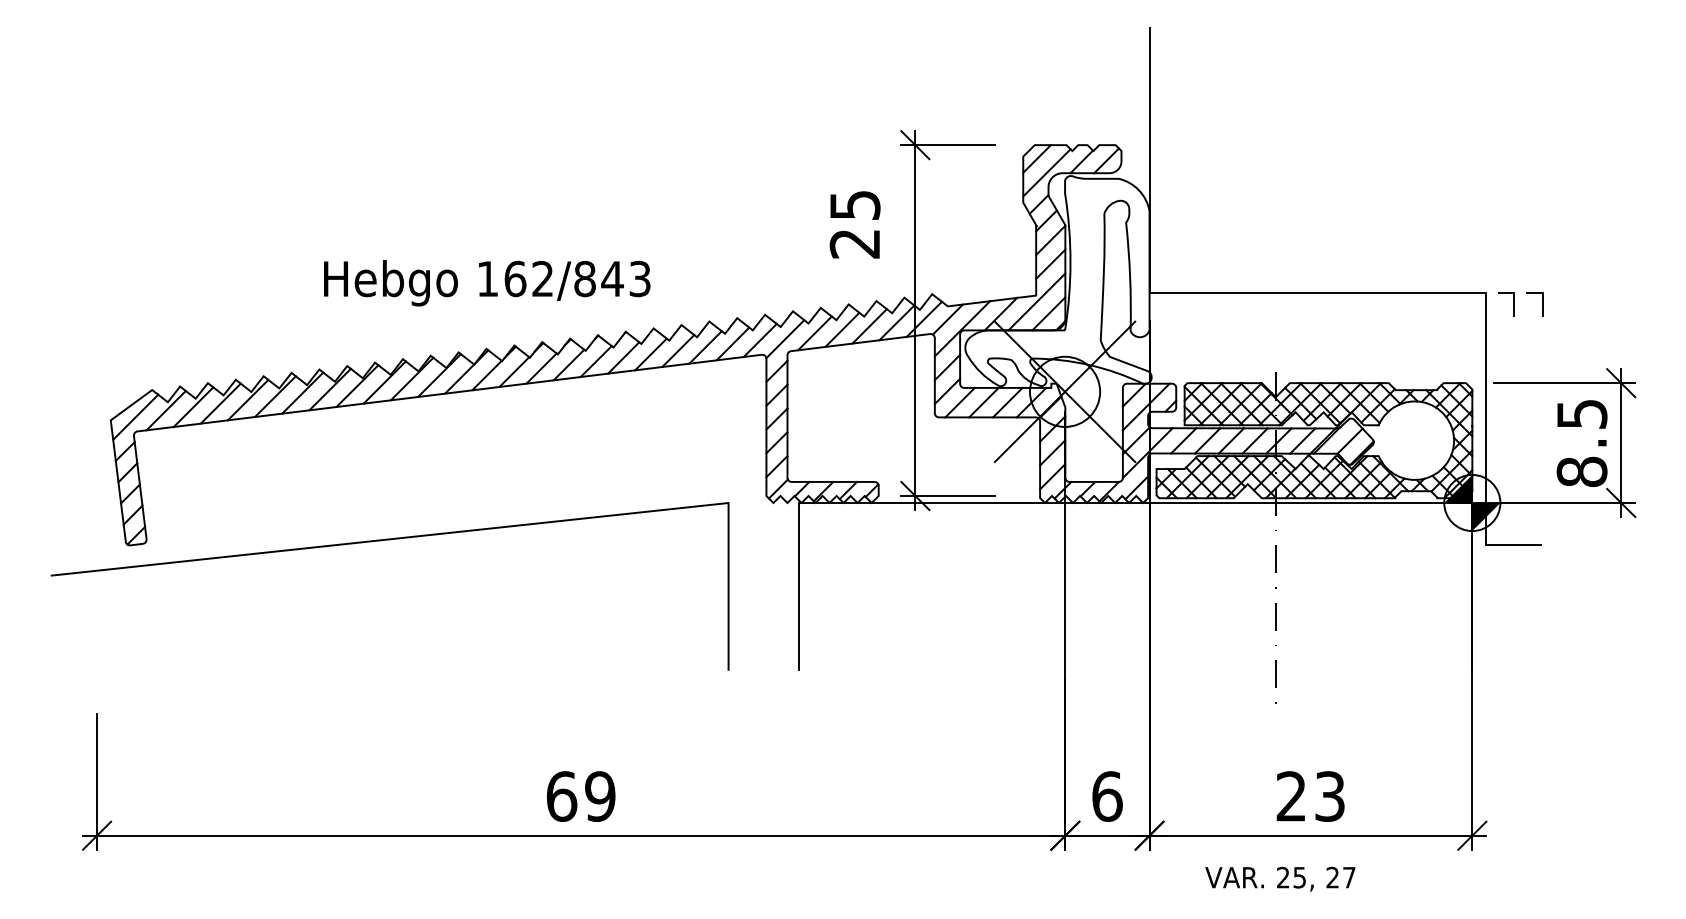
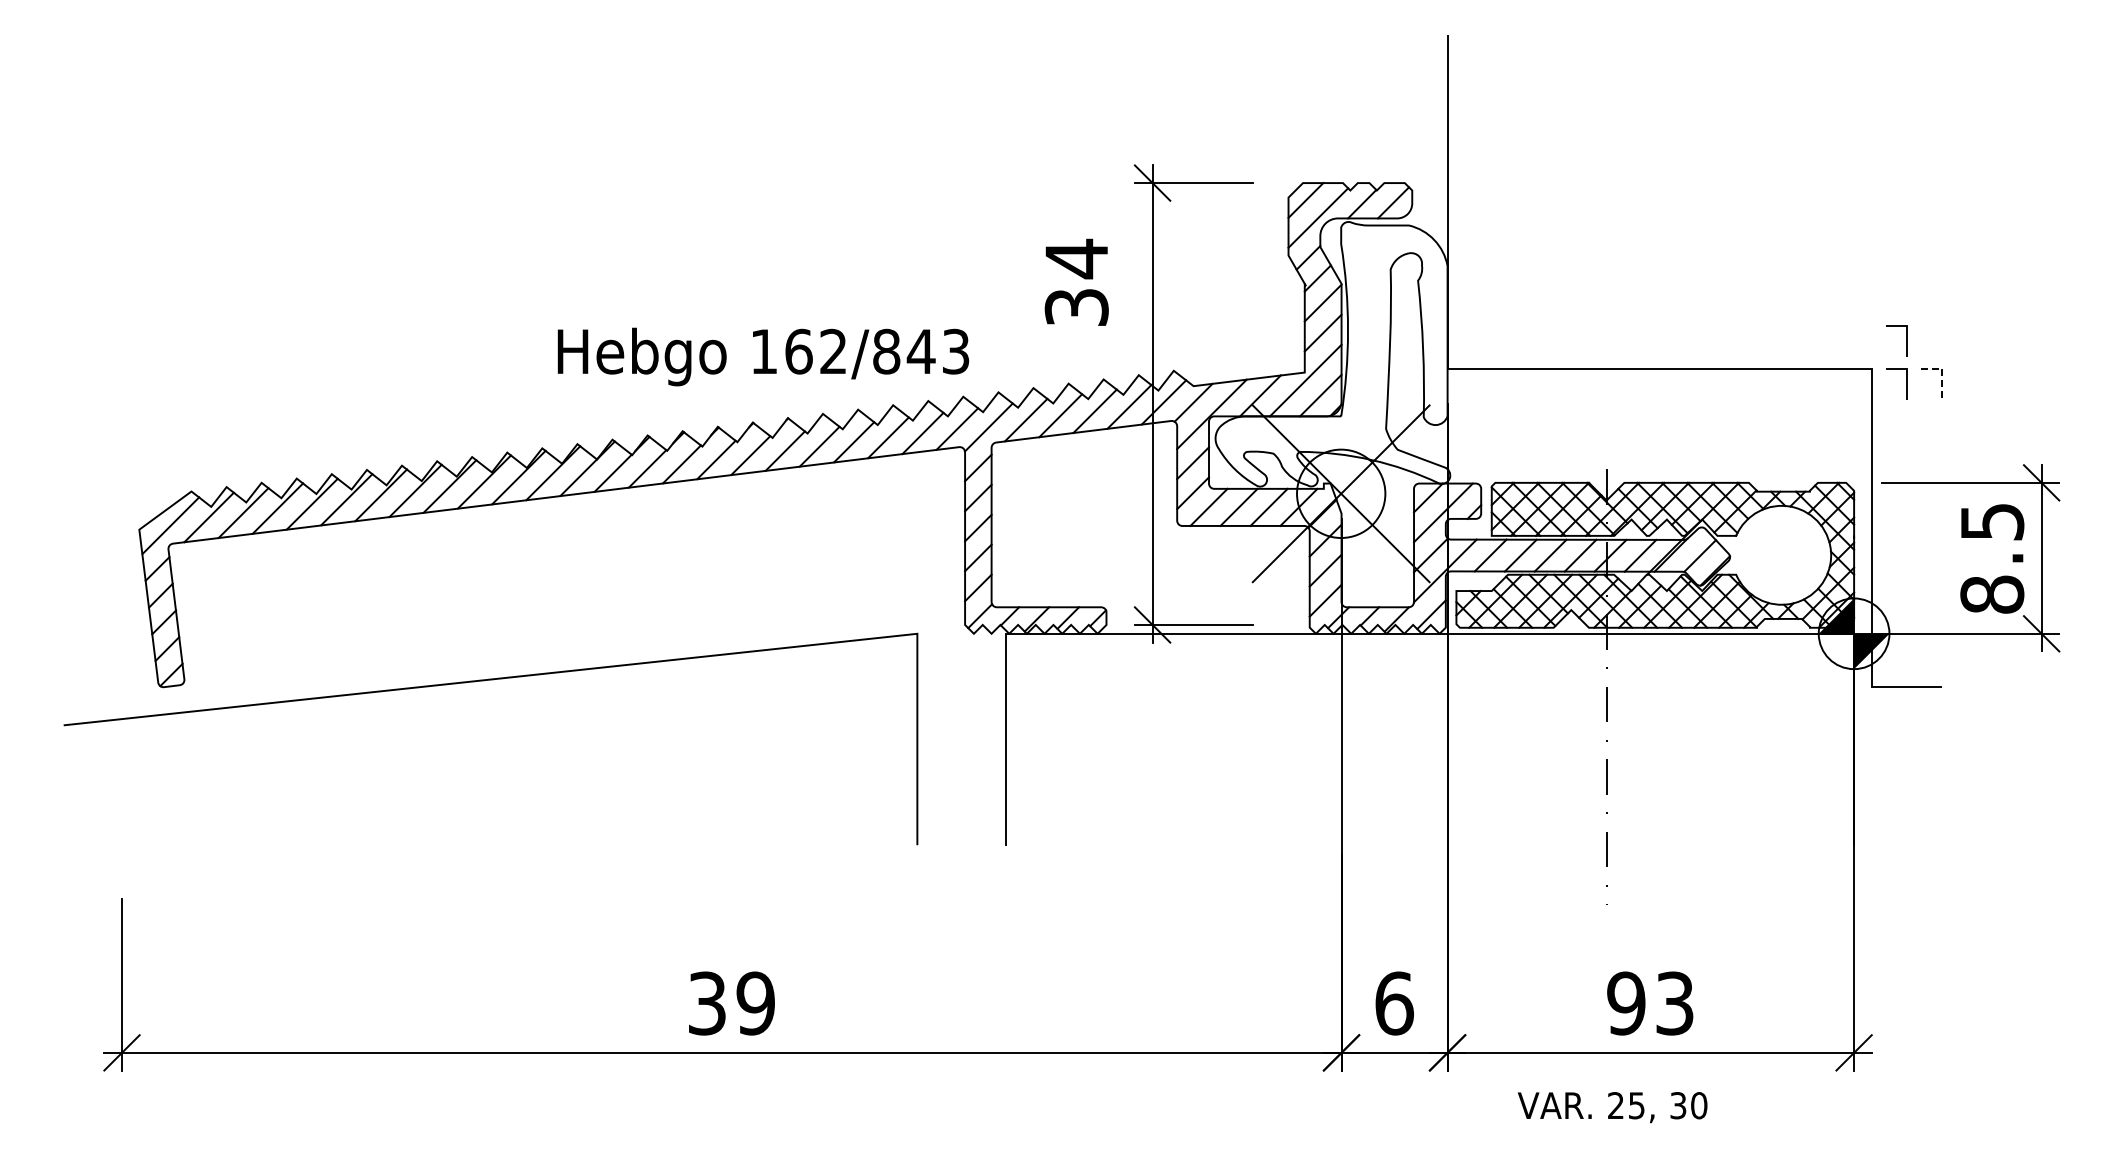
text: (854, 224) -> (1076, 282), 25 -> 34
line: (1513, 270) -> (1906, 340), added
text: (487, 282) -> (763, 356), moved
line: (1542, 295) -> (1942, 372), solid -> dashed
text: (561, 796) -> (707, 1003), 69 -> 39
text: (1291, 796) -> (1626, 1003), 23 -> 93
text: (1340, 877) -> (1688, 1105), 27 -> 30

